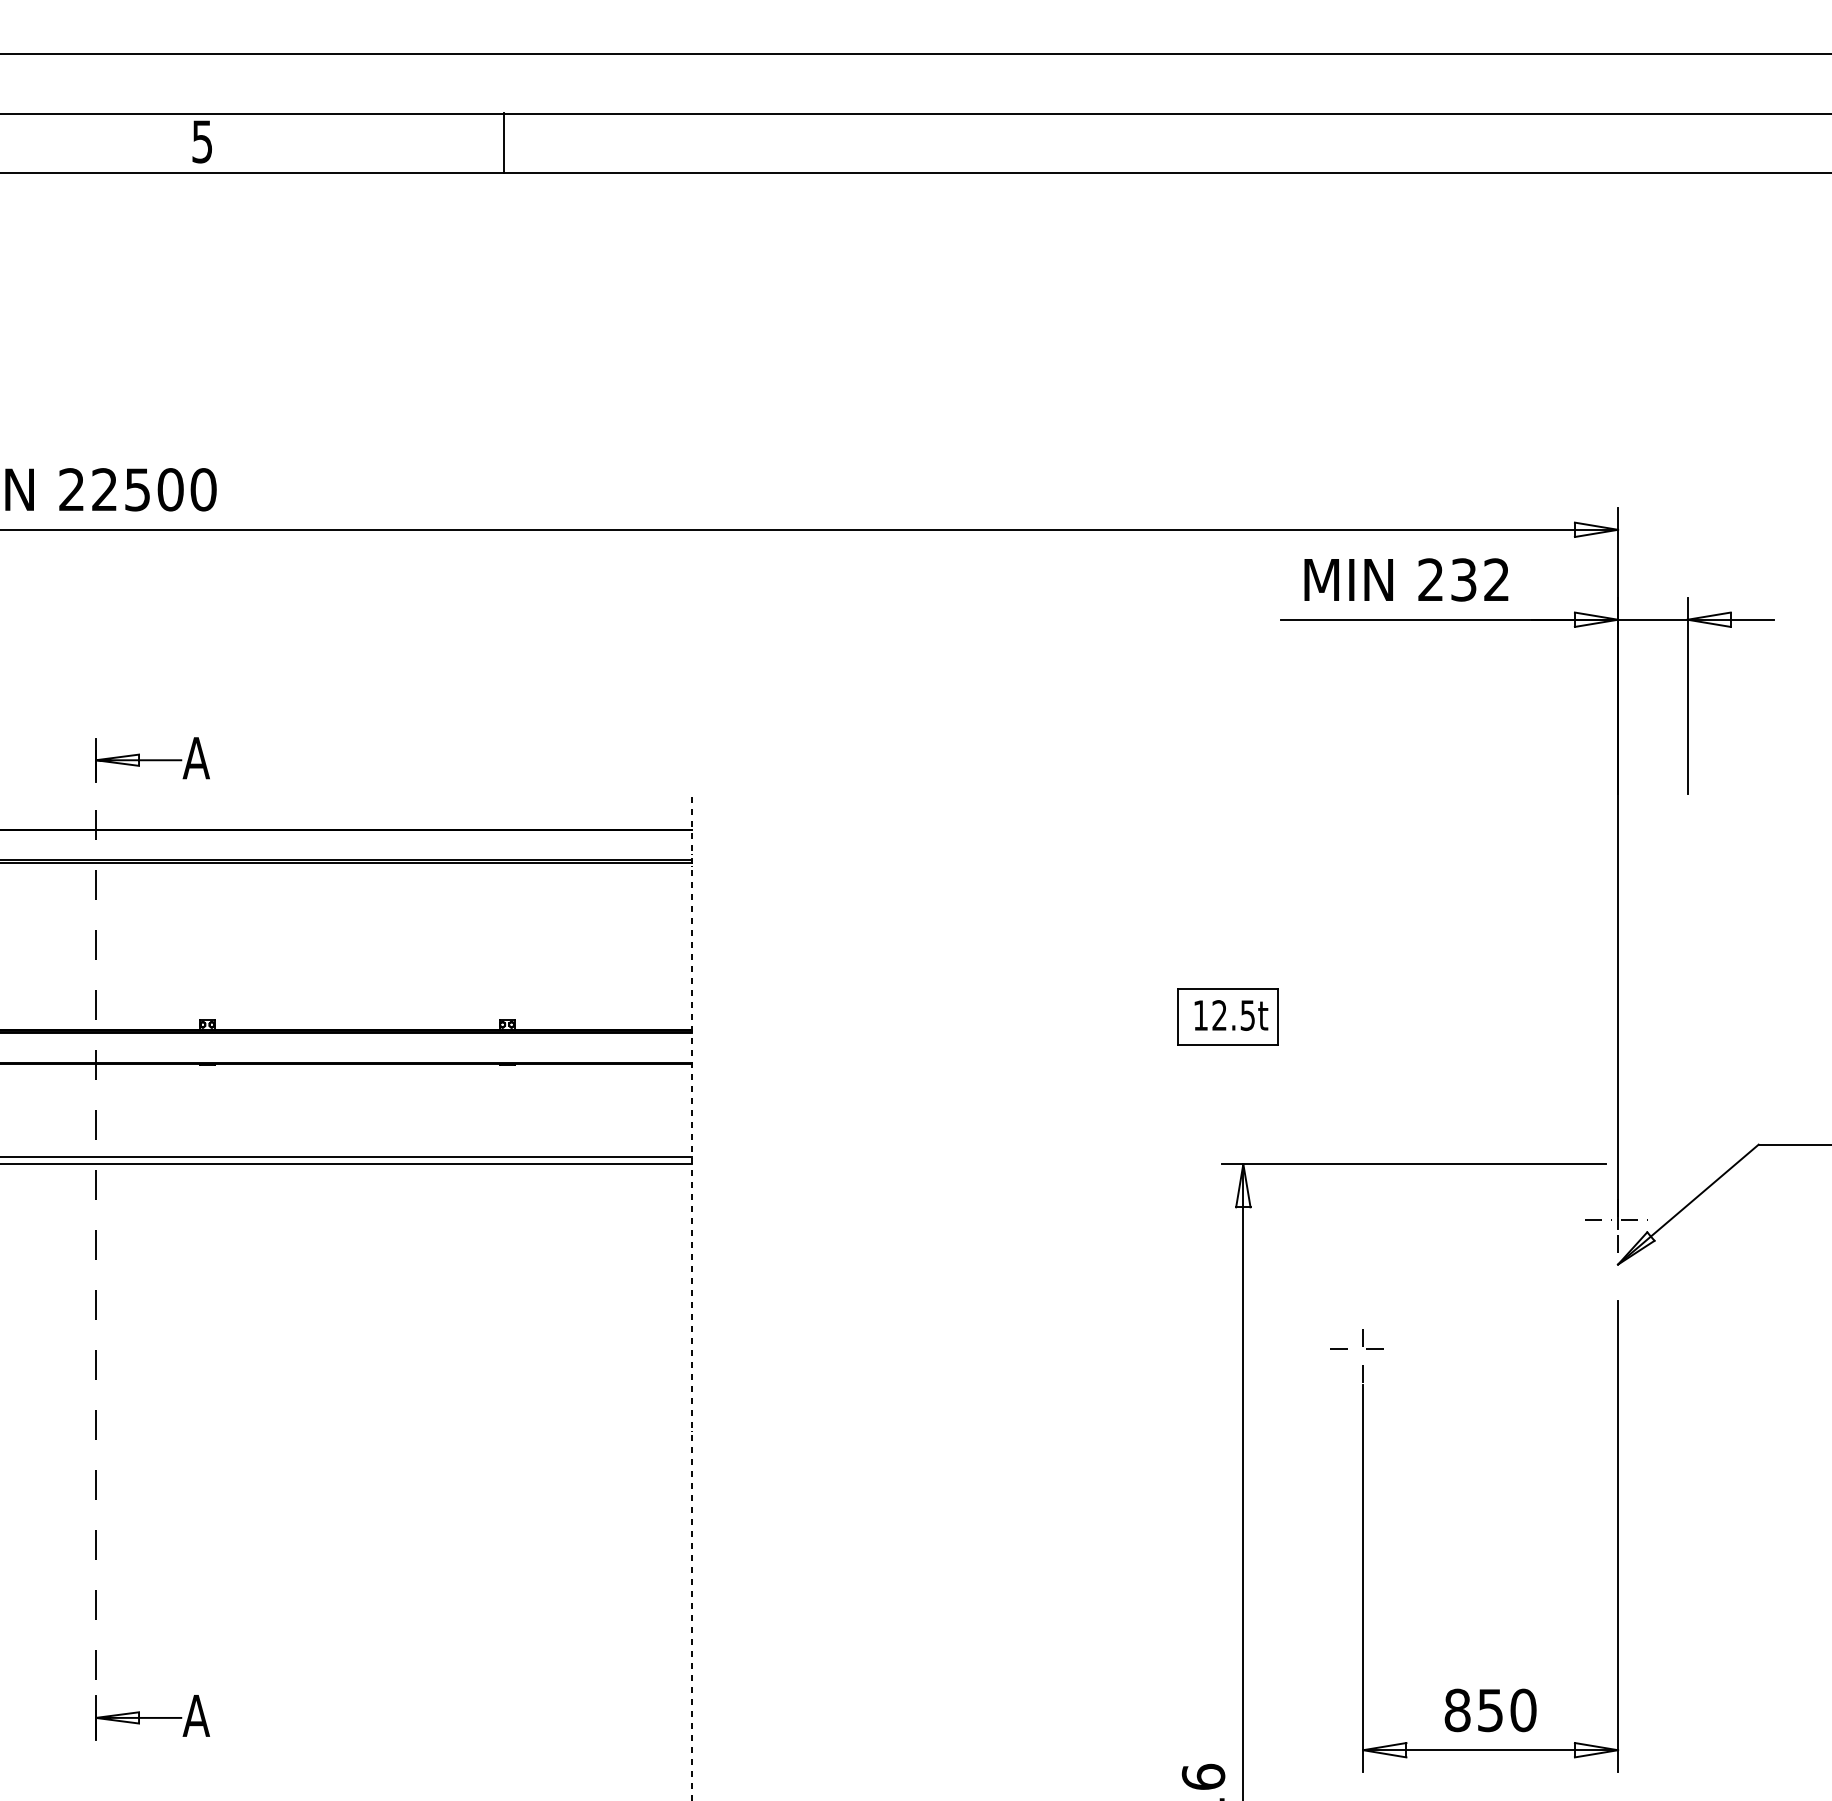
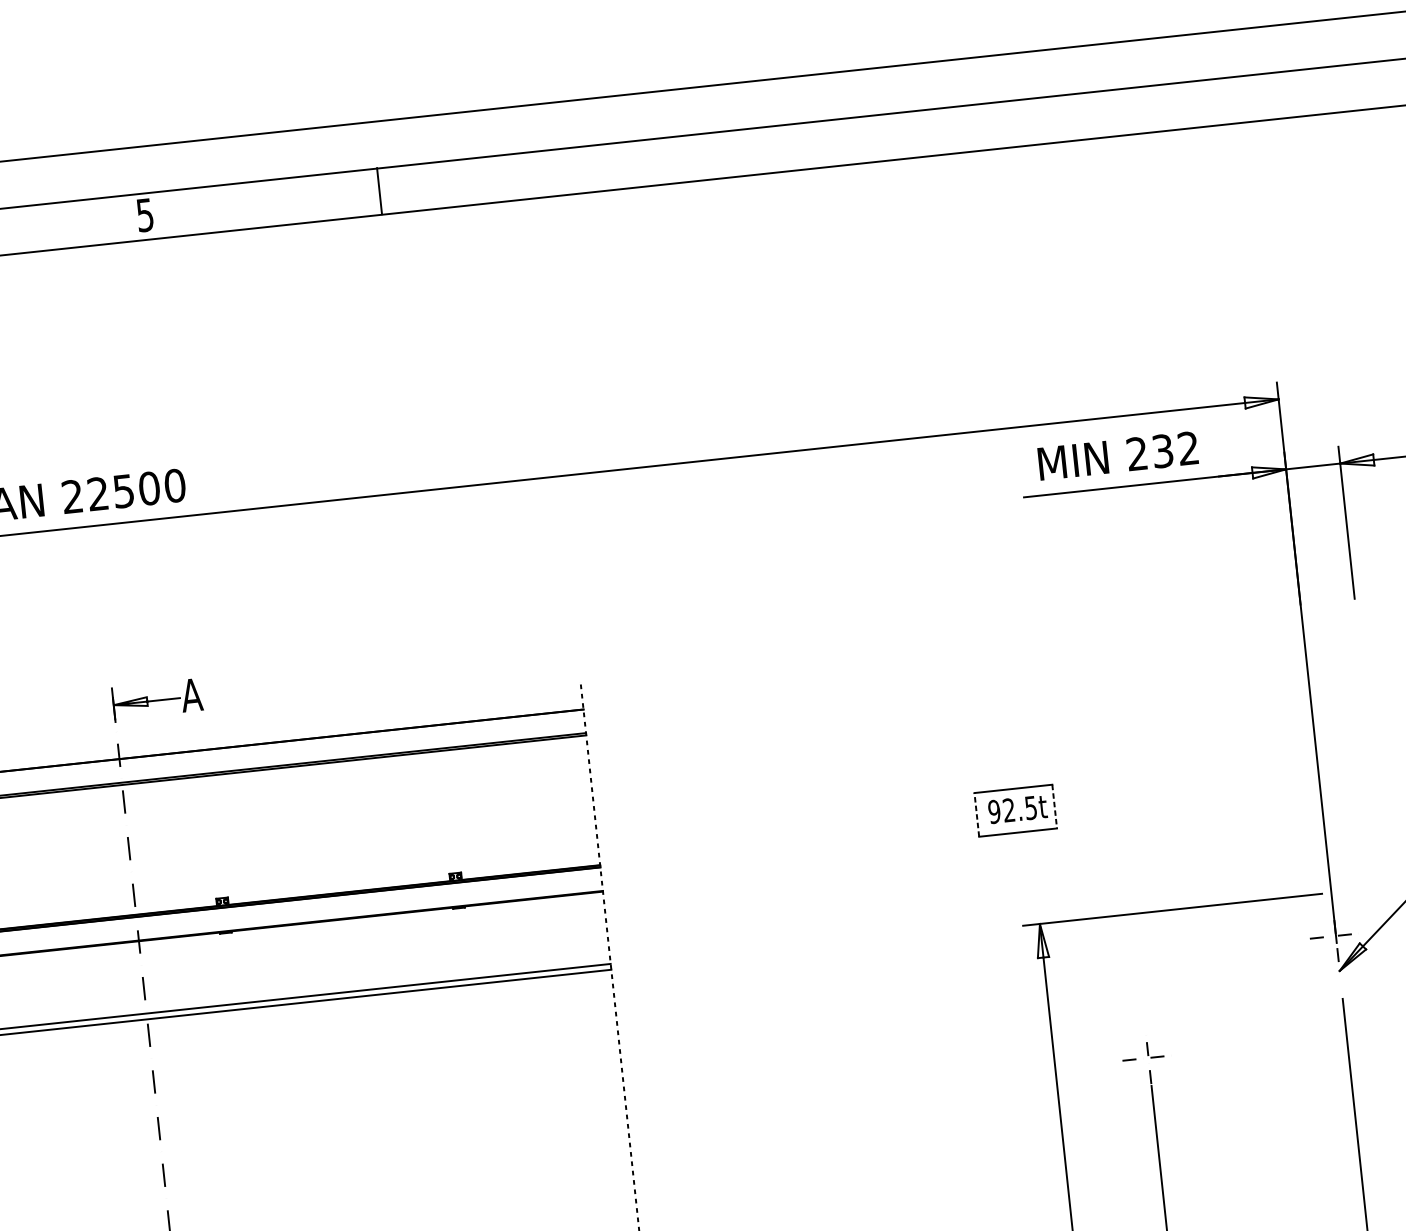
text: (1200, 1015) -> (994, 811), 12.5t -> 92.5t
line: (1178, 1016) -> (977, 814), solid -> dashed
line: (1278, 1017) -> (1055, 806), solid -> dashed

